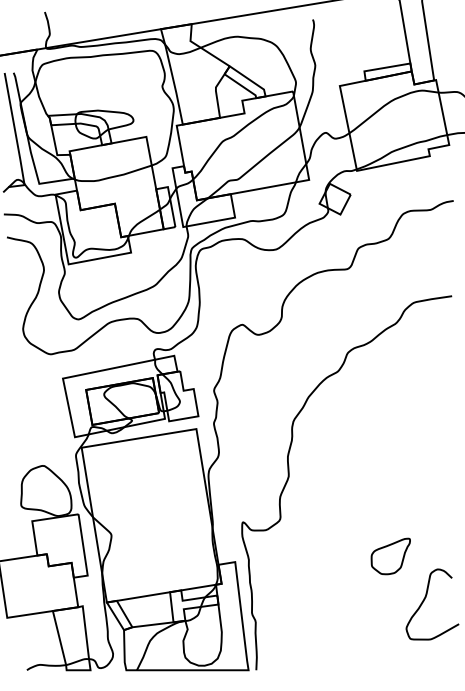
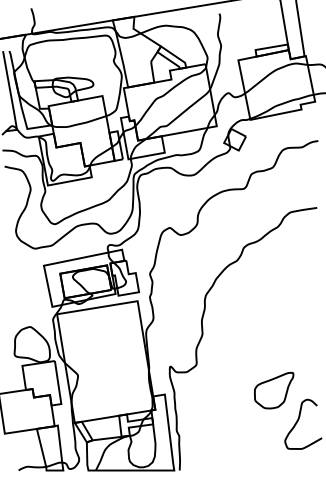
part: (390, 556) -> (273, 390), size x1.43

